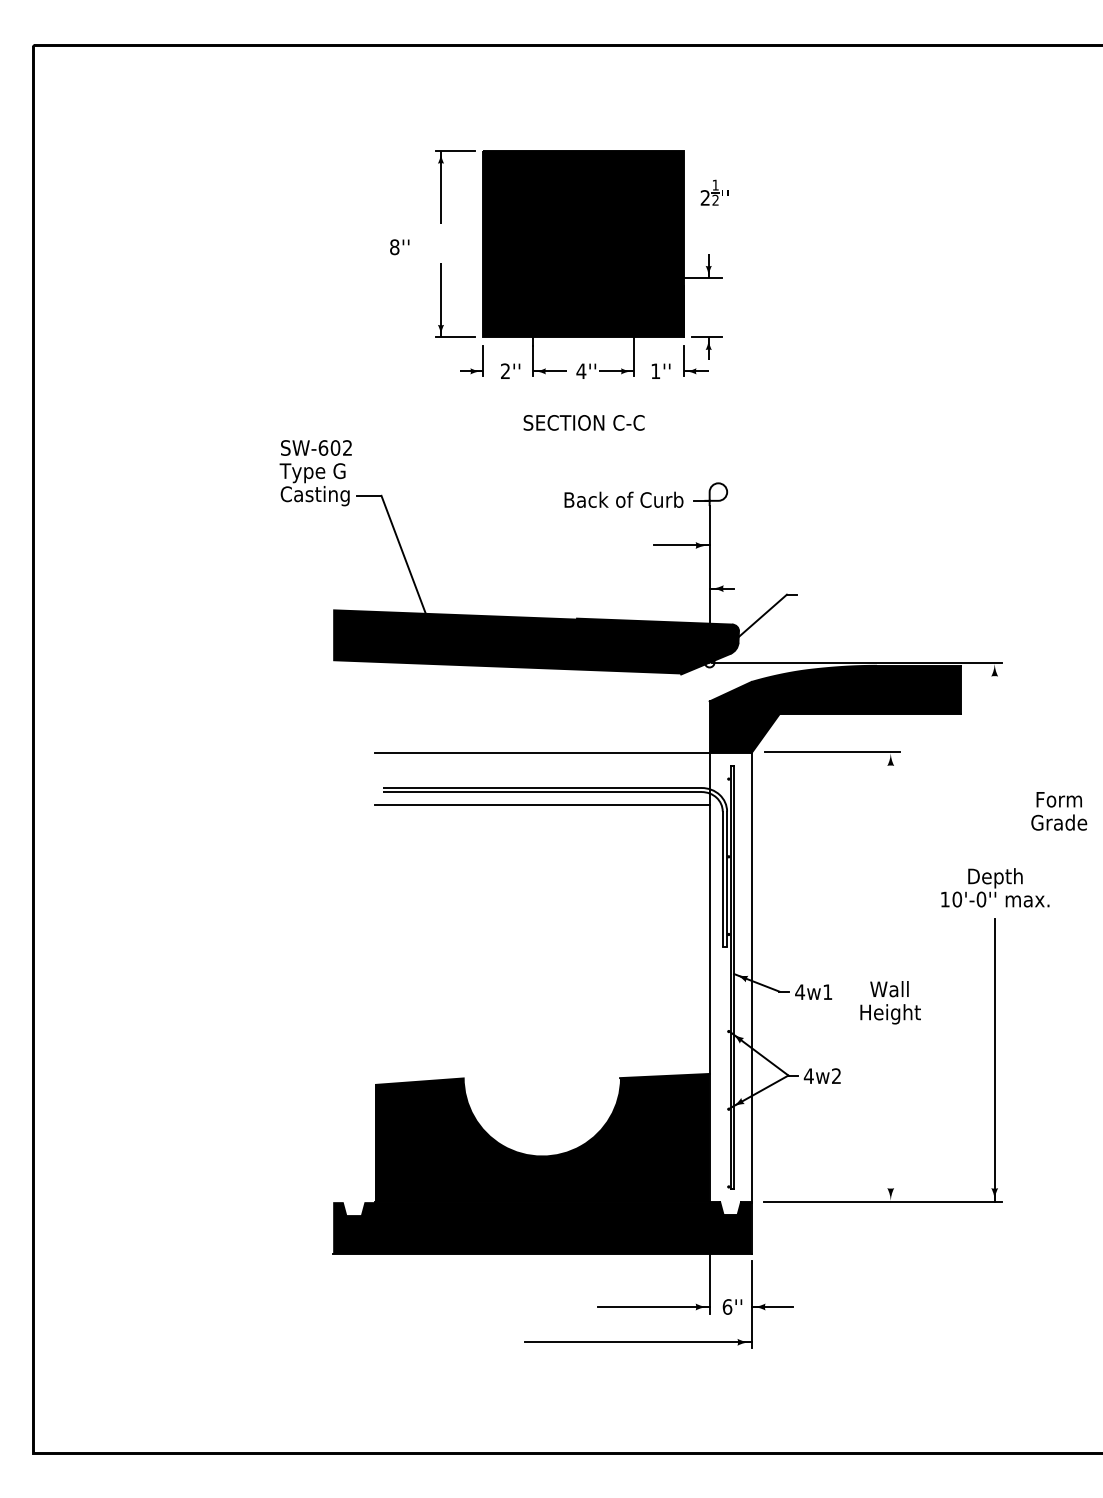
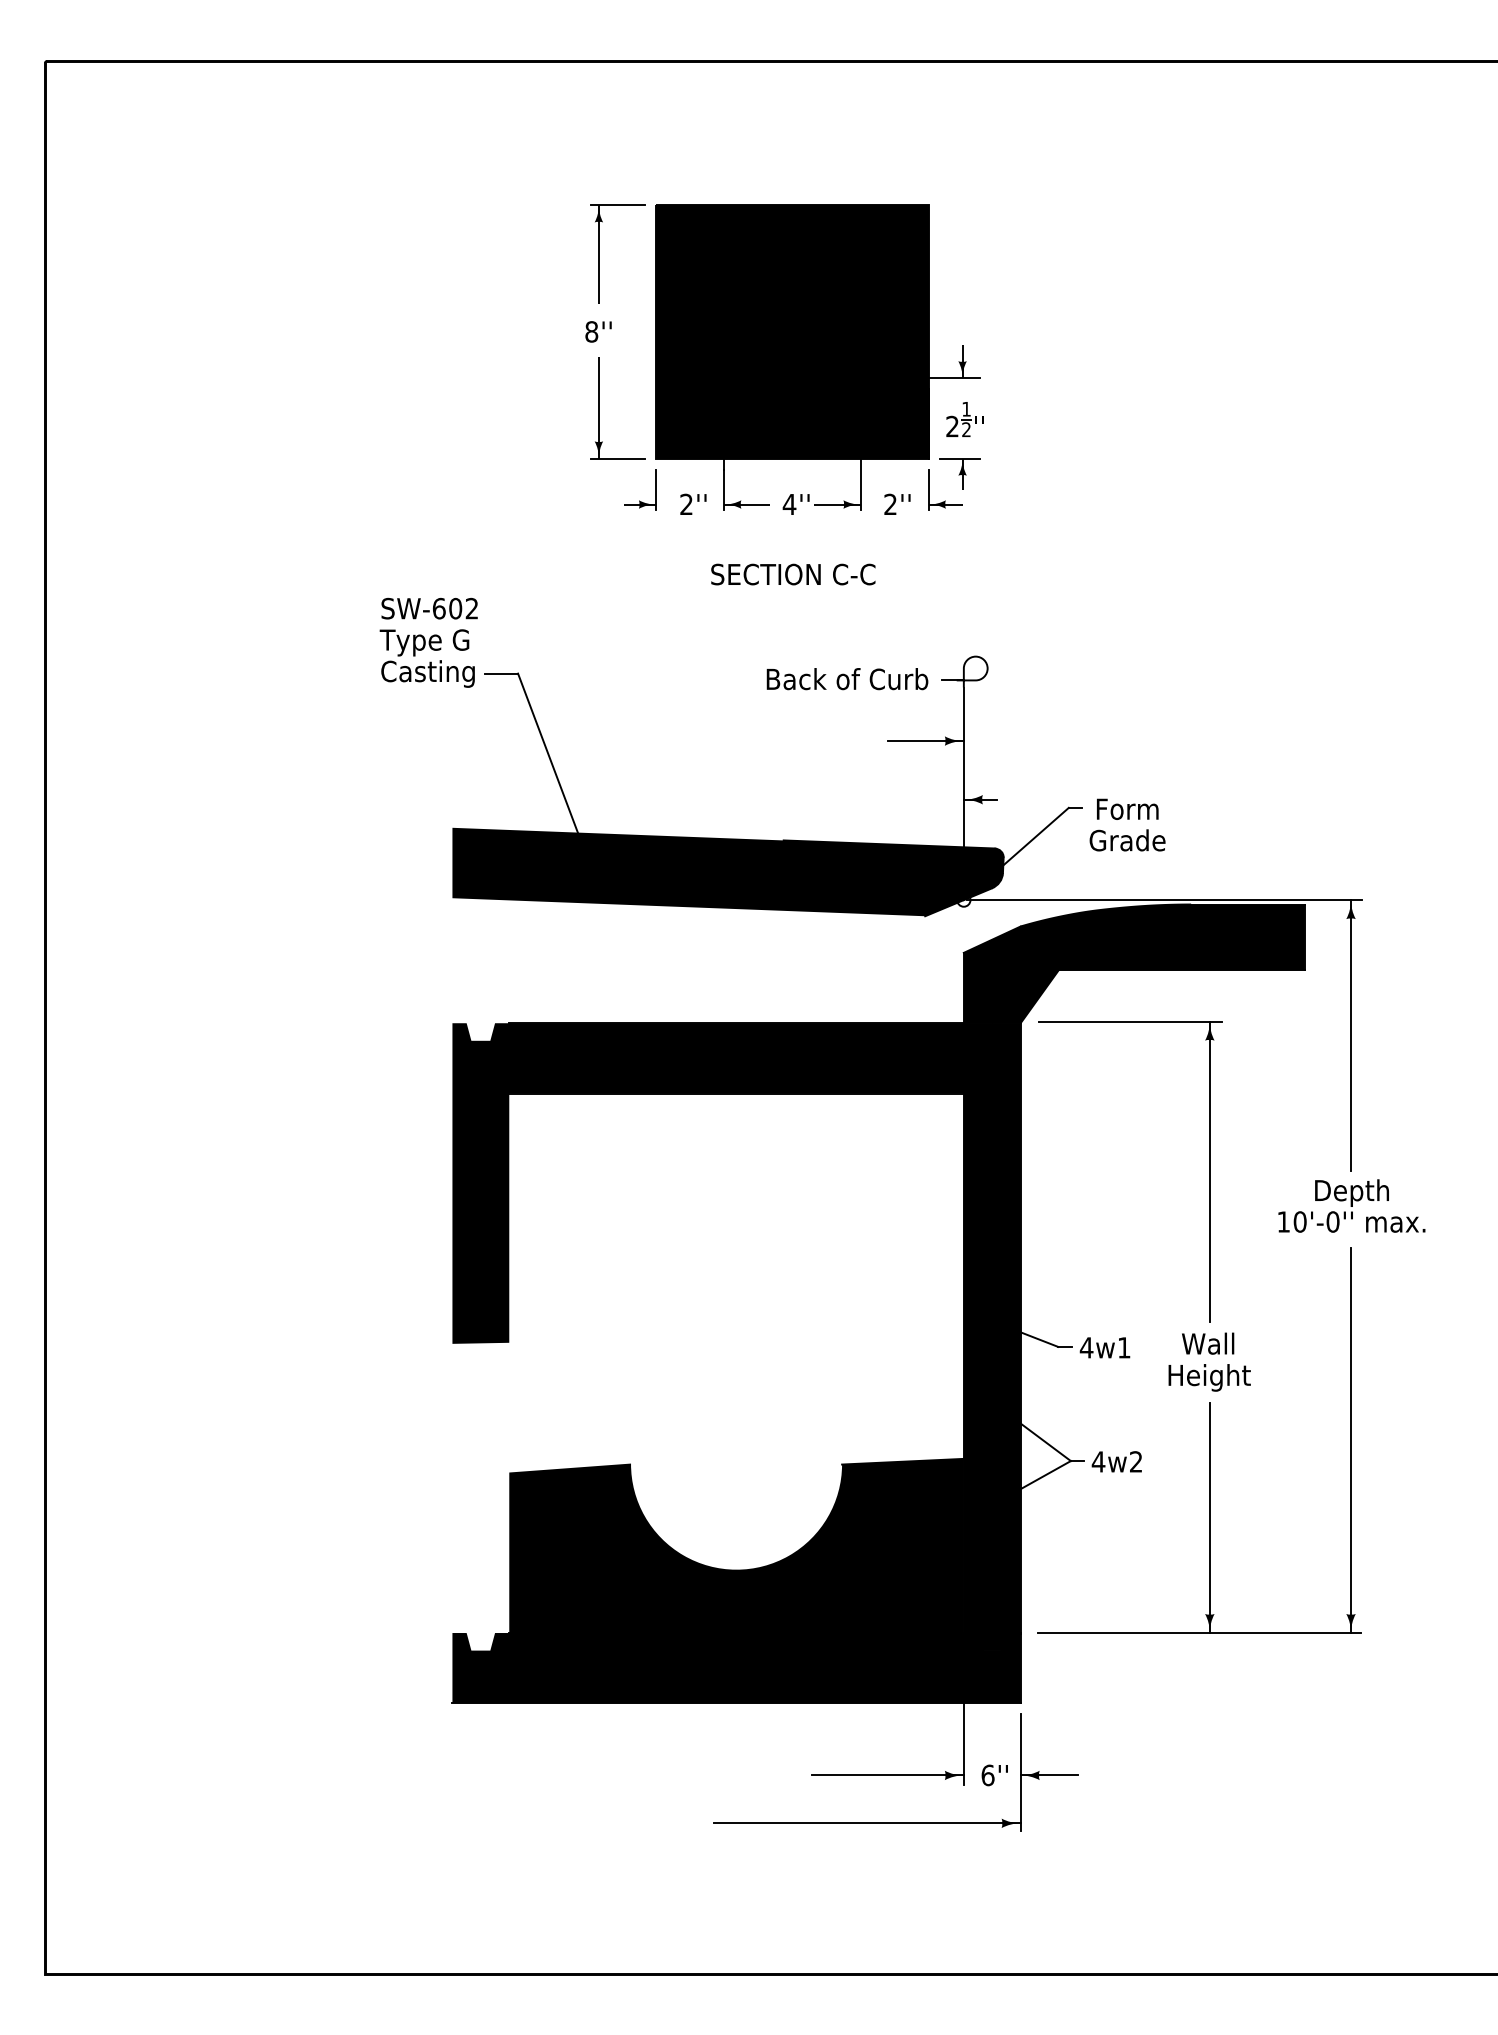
part: (714, 192) -> (964, 419), moved
text: (399, 247) -> (598, 332), moved
text: (655, 370) -> (890, 503), 1'' -> 2''
line: (994, 762) -> (1350, 1035), added
text: (1059, 811) -> (1127, 825), moved
line: (890, 862) -> (1209, 1171), added
fill: (542, 984) -> (736, 1337), added
line: (890, 1117) -> (1209, 1518), added

